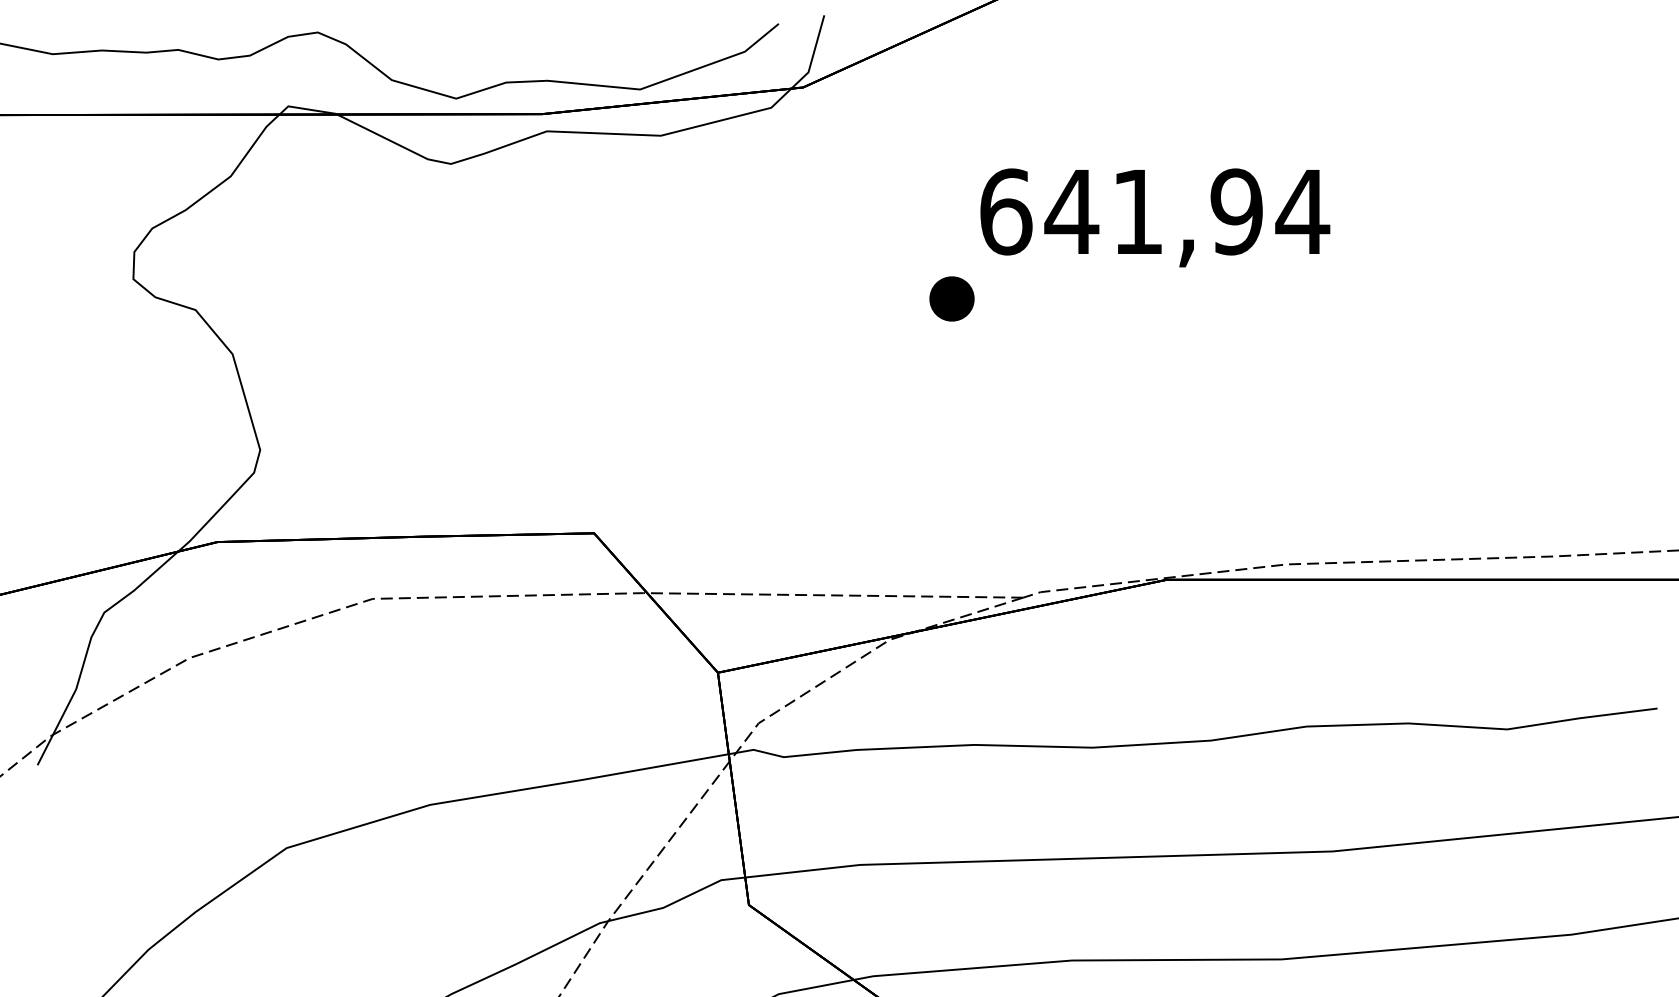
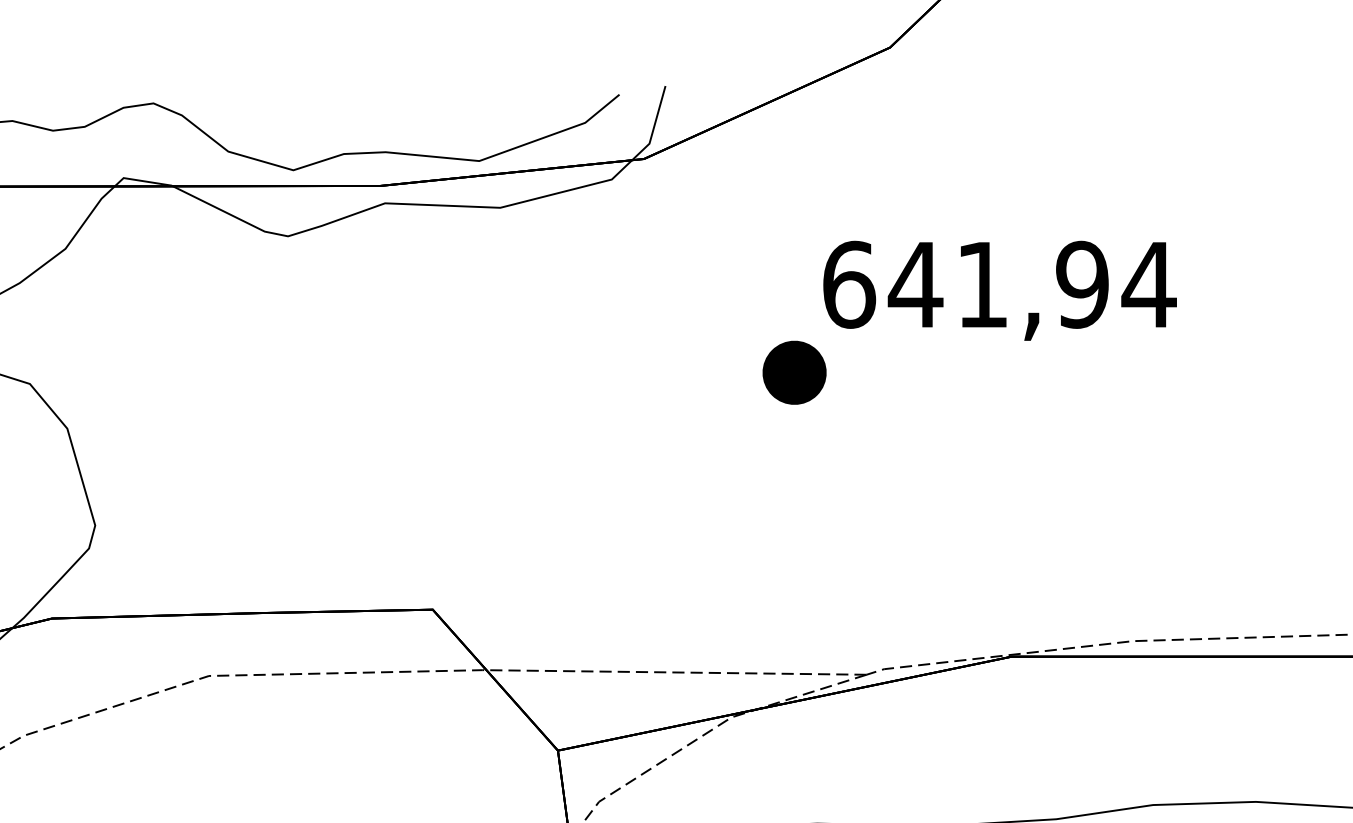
part: (951, 298) -> (794, 372), size x1.4

